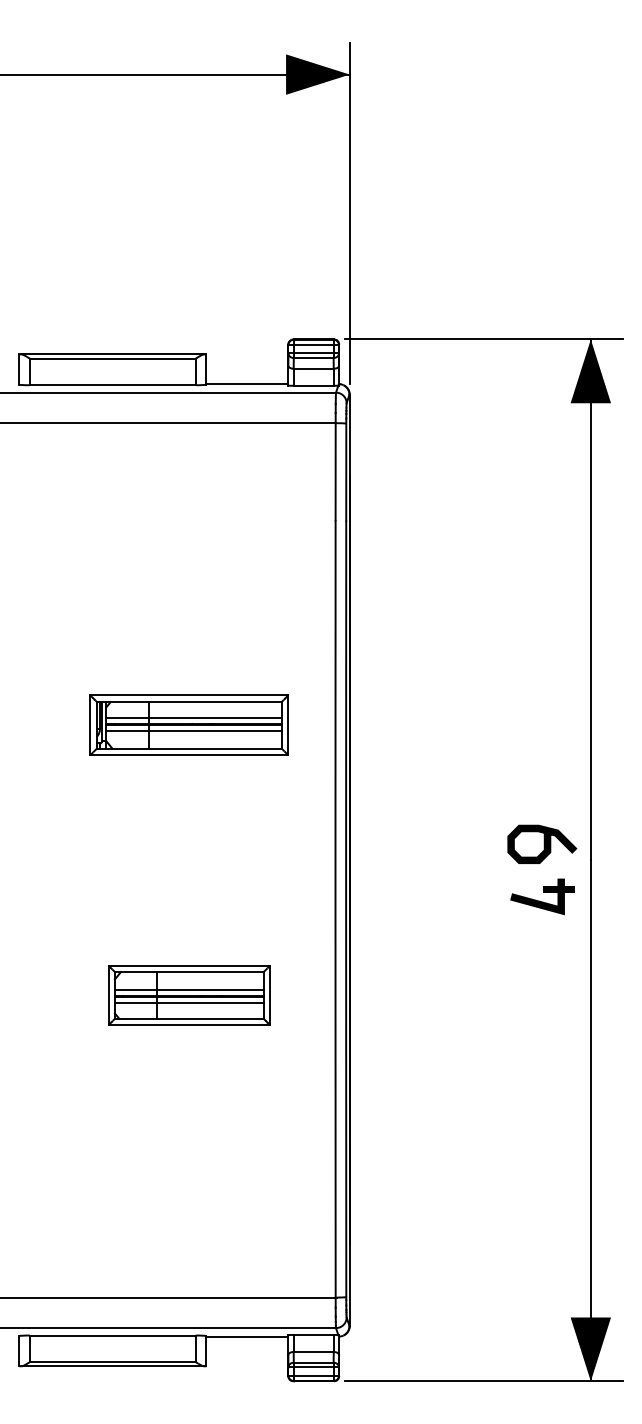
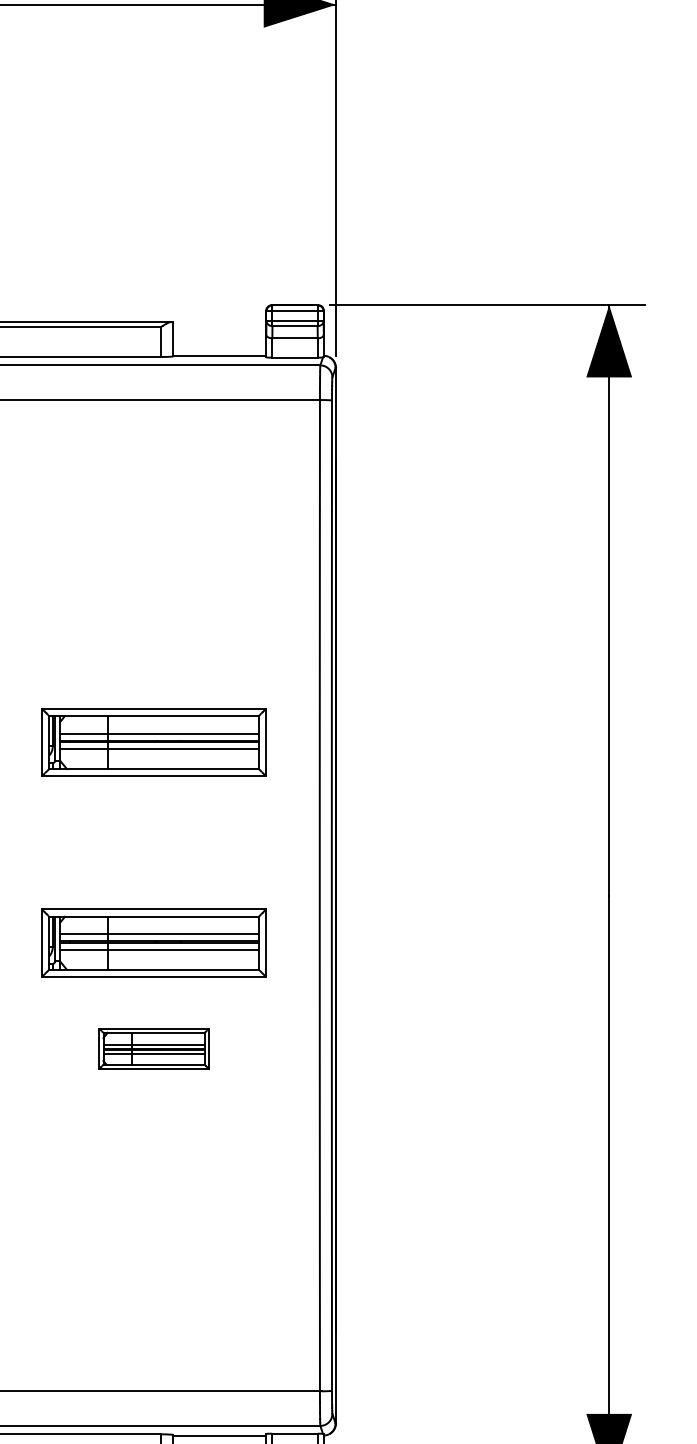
curve: (543, 843) -> (555, 876), removed
part: (542, 896) -> (554, 936), removed
part: (188, 901) -> (153, 942), added
part: (189, 995) -> (154, 1048), size x0.6

